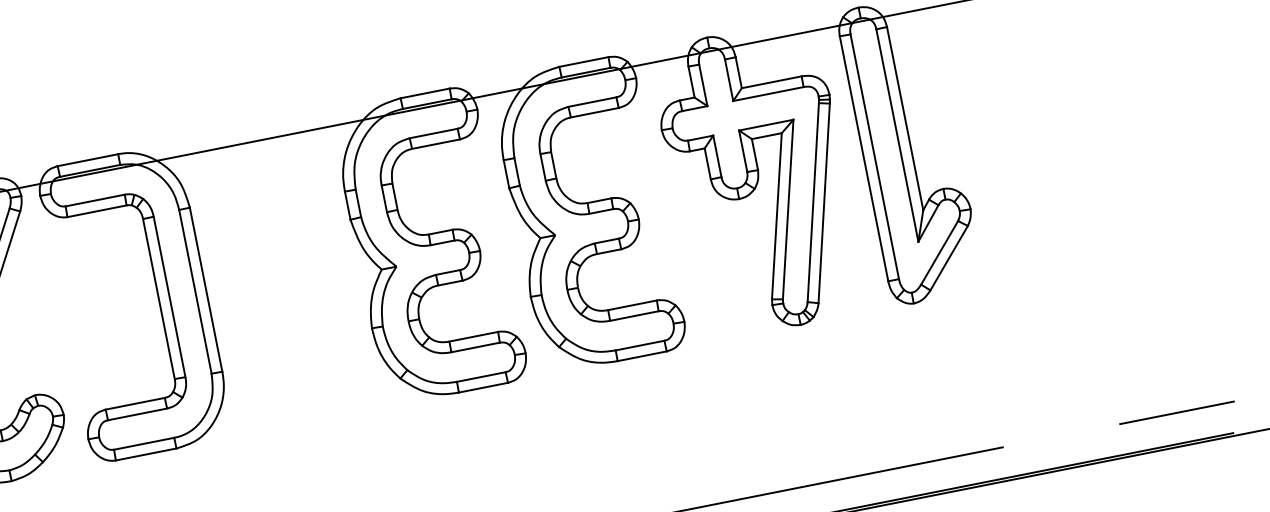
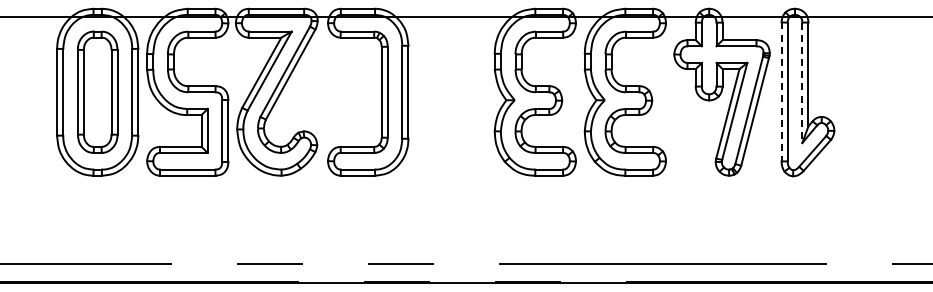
line: (897, 136) -> (802, 83), solid -> dashed
line: (863, 159) -> (781, 92), solid -> dashed

